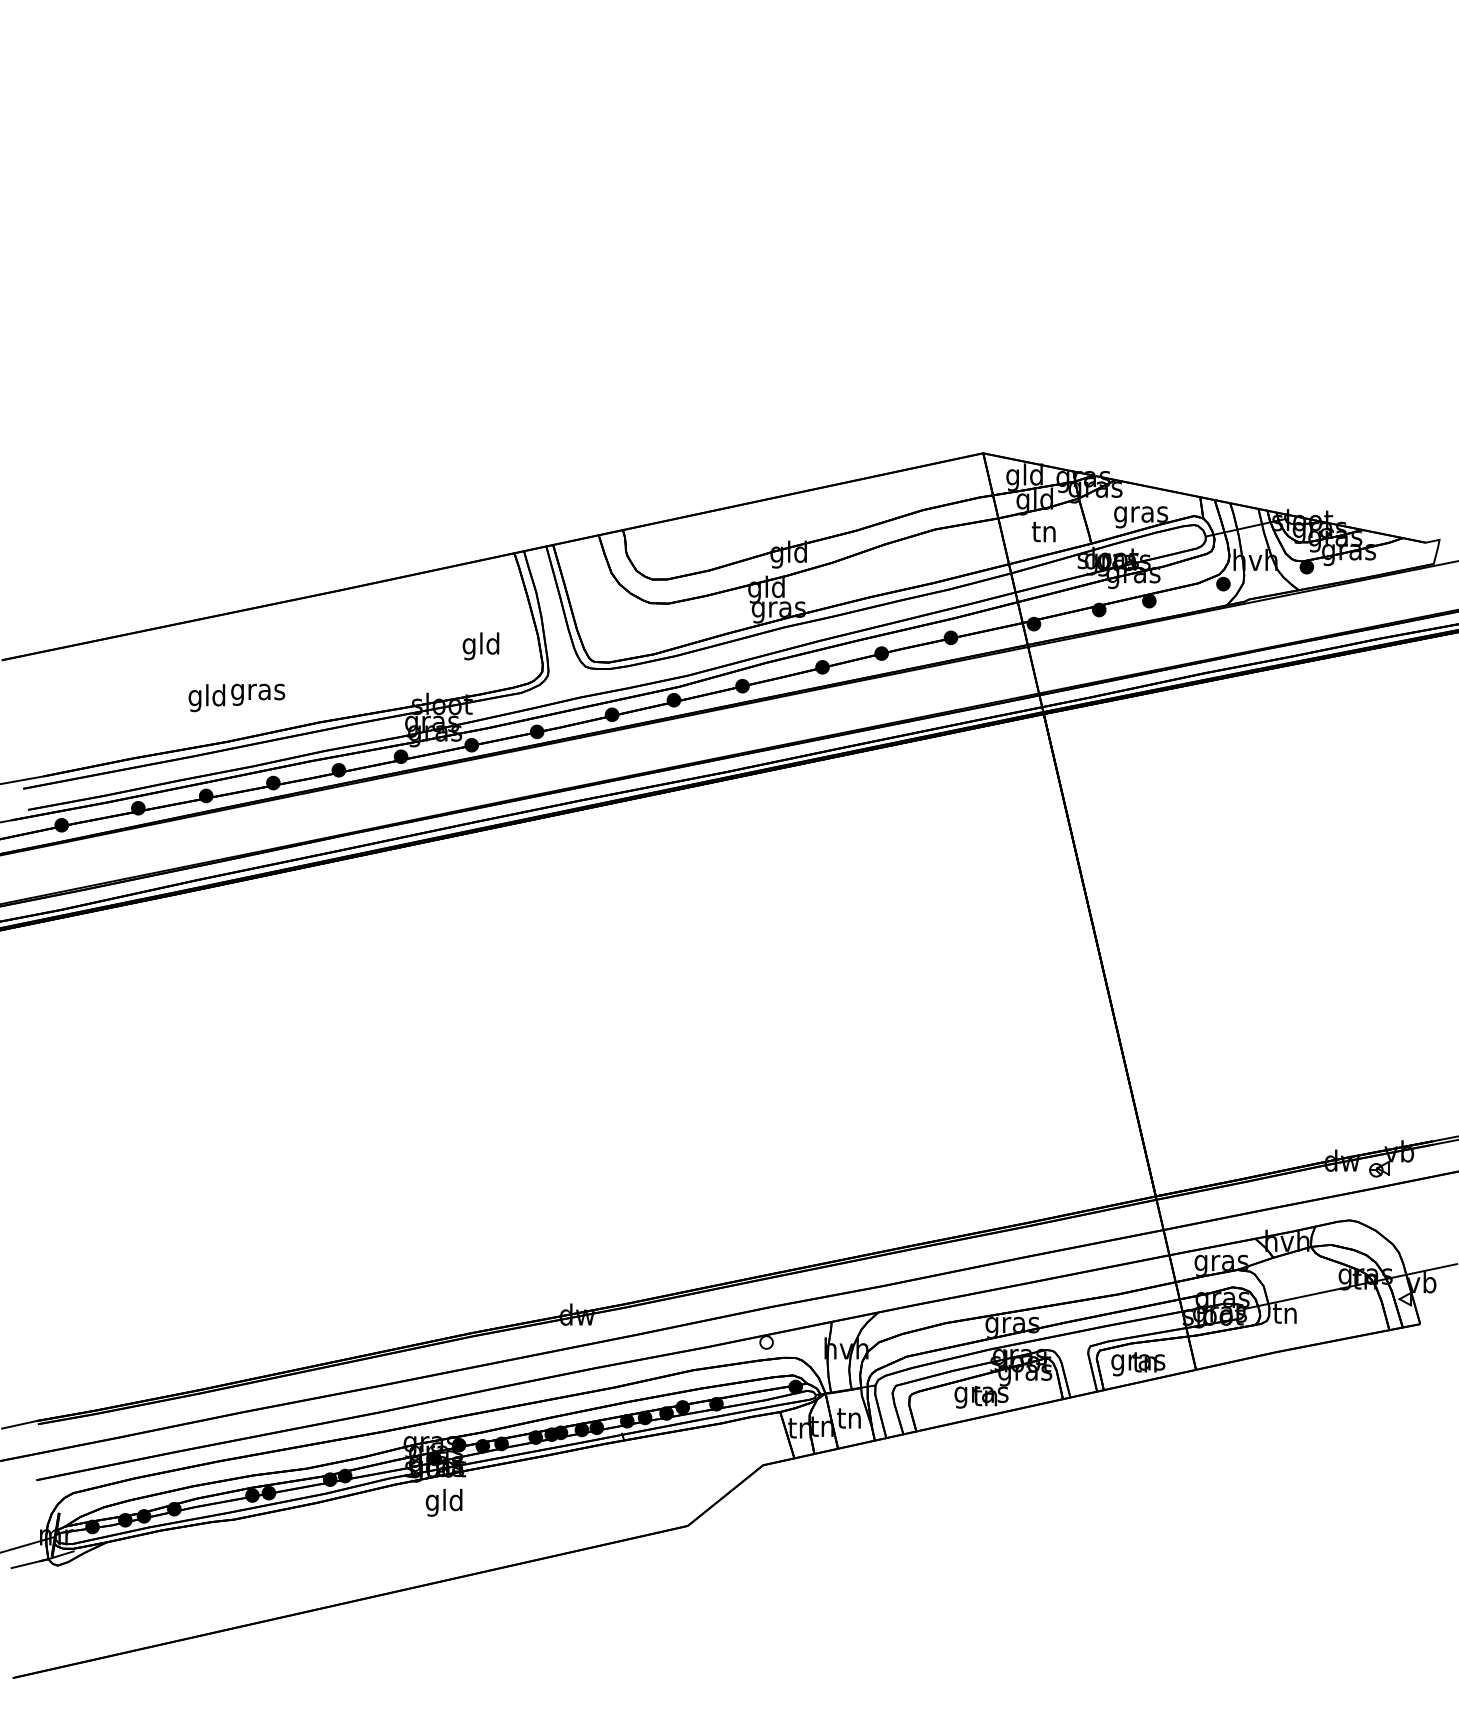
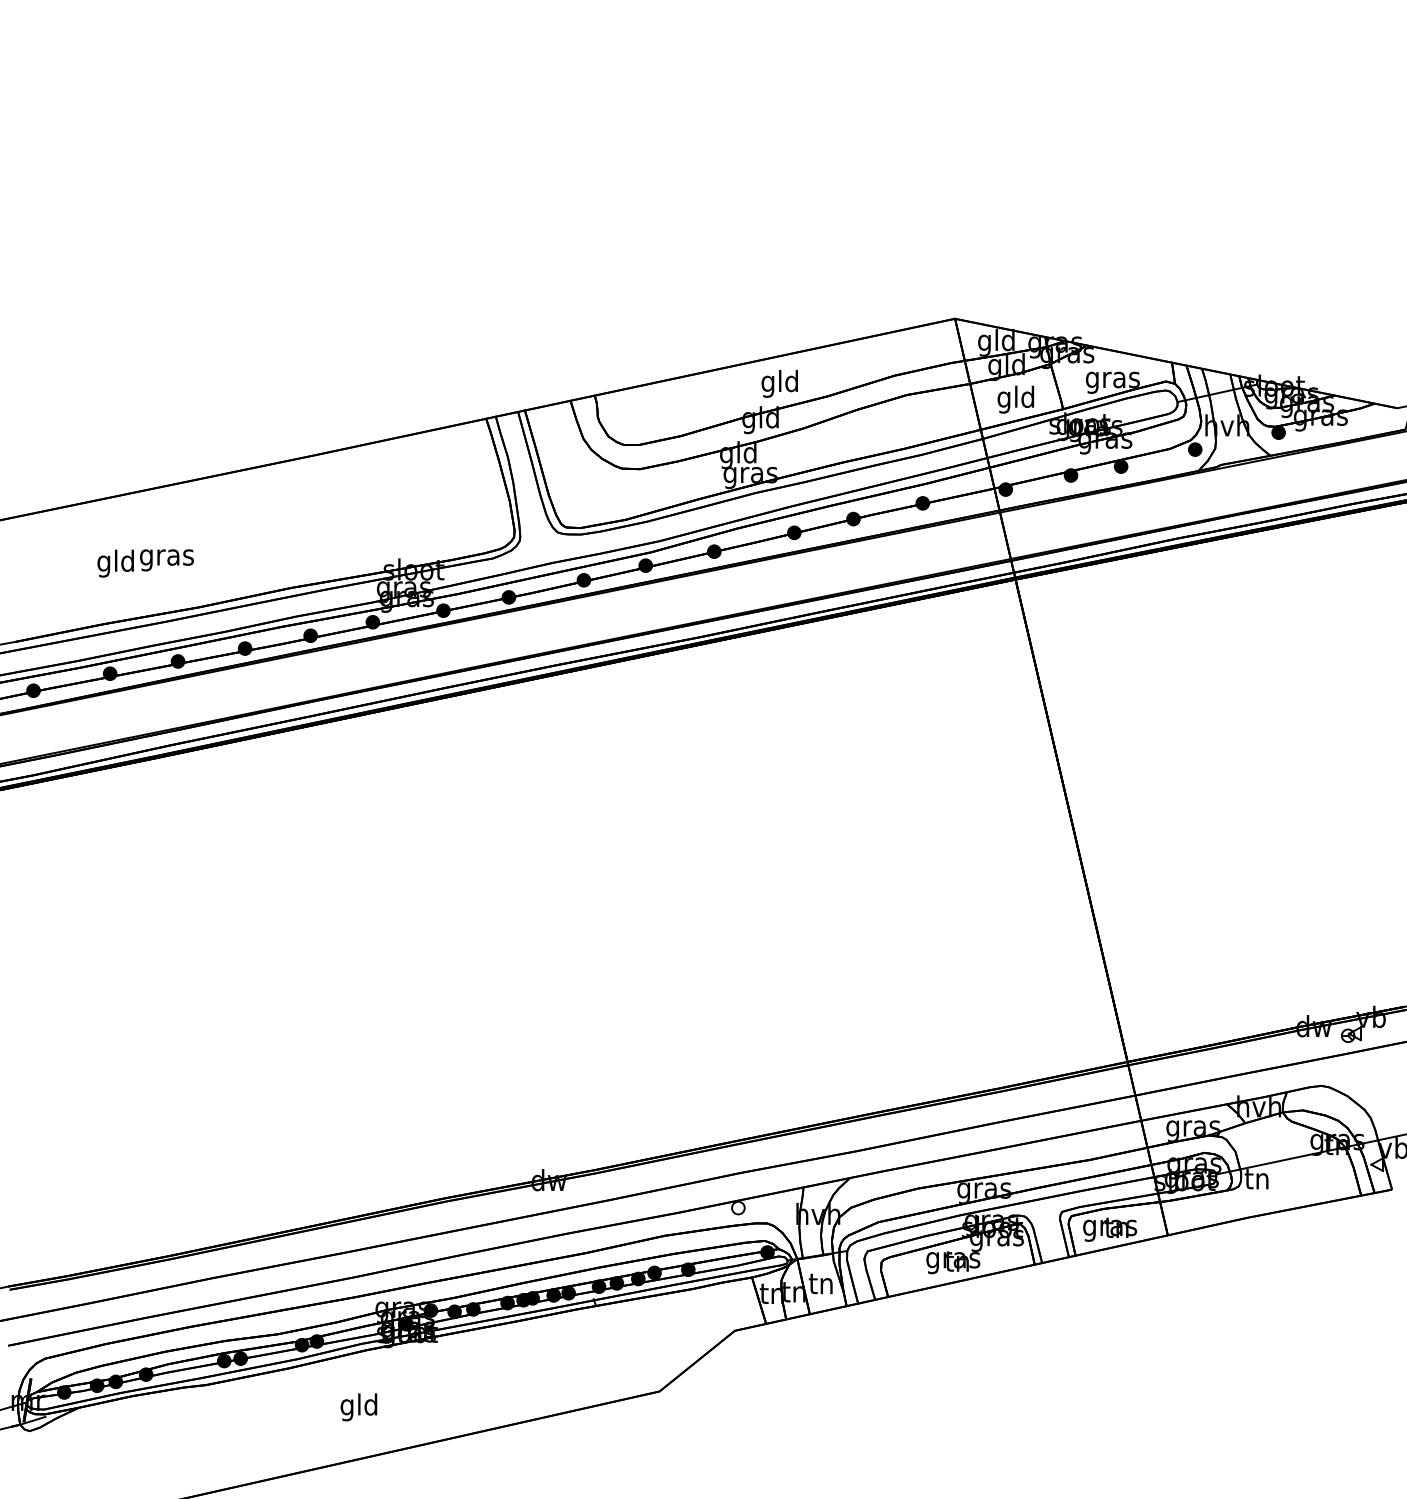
text: (1043, 534) -> (1015, 400), tn -> gld
text: (480, 646) -> (779, 384), moved
text: (236, 697) -> (145, 563), moved
text: (443, 1502) -> (358, 1407), moved

